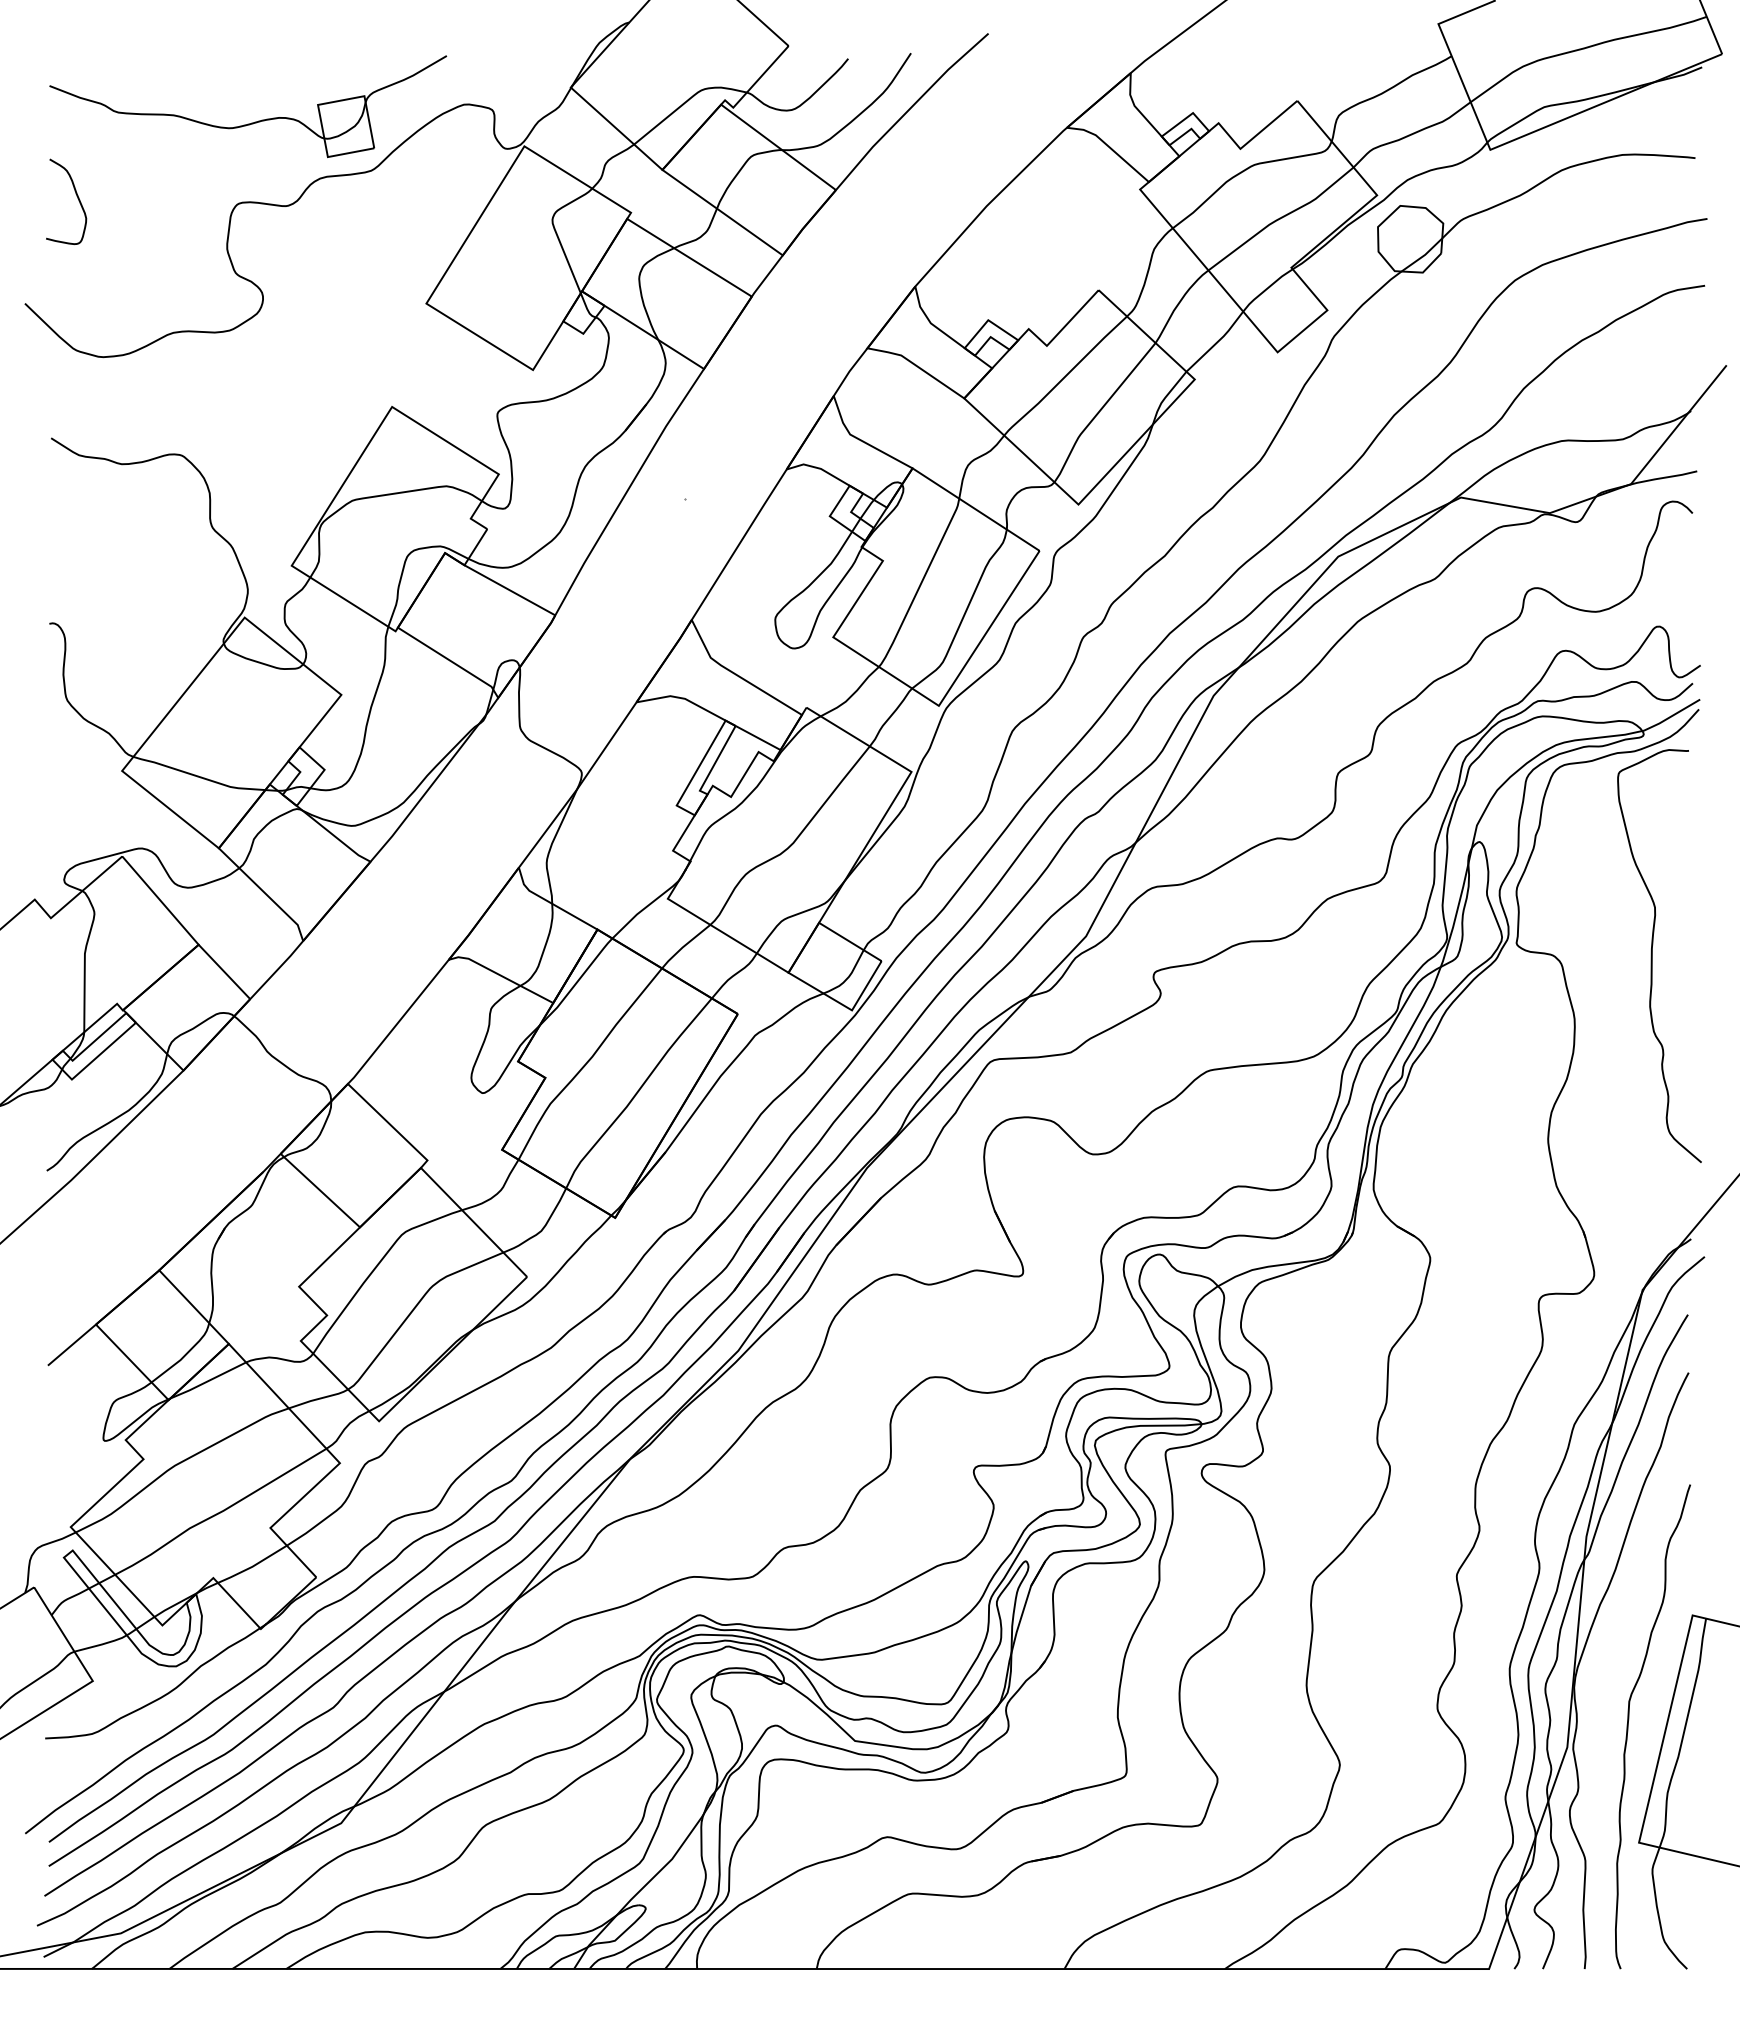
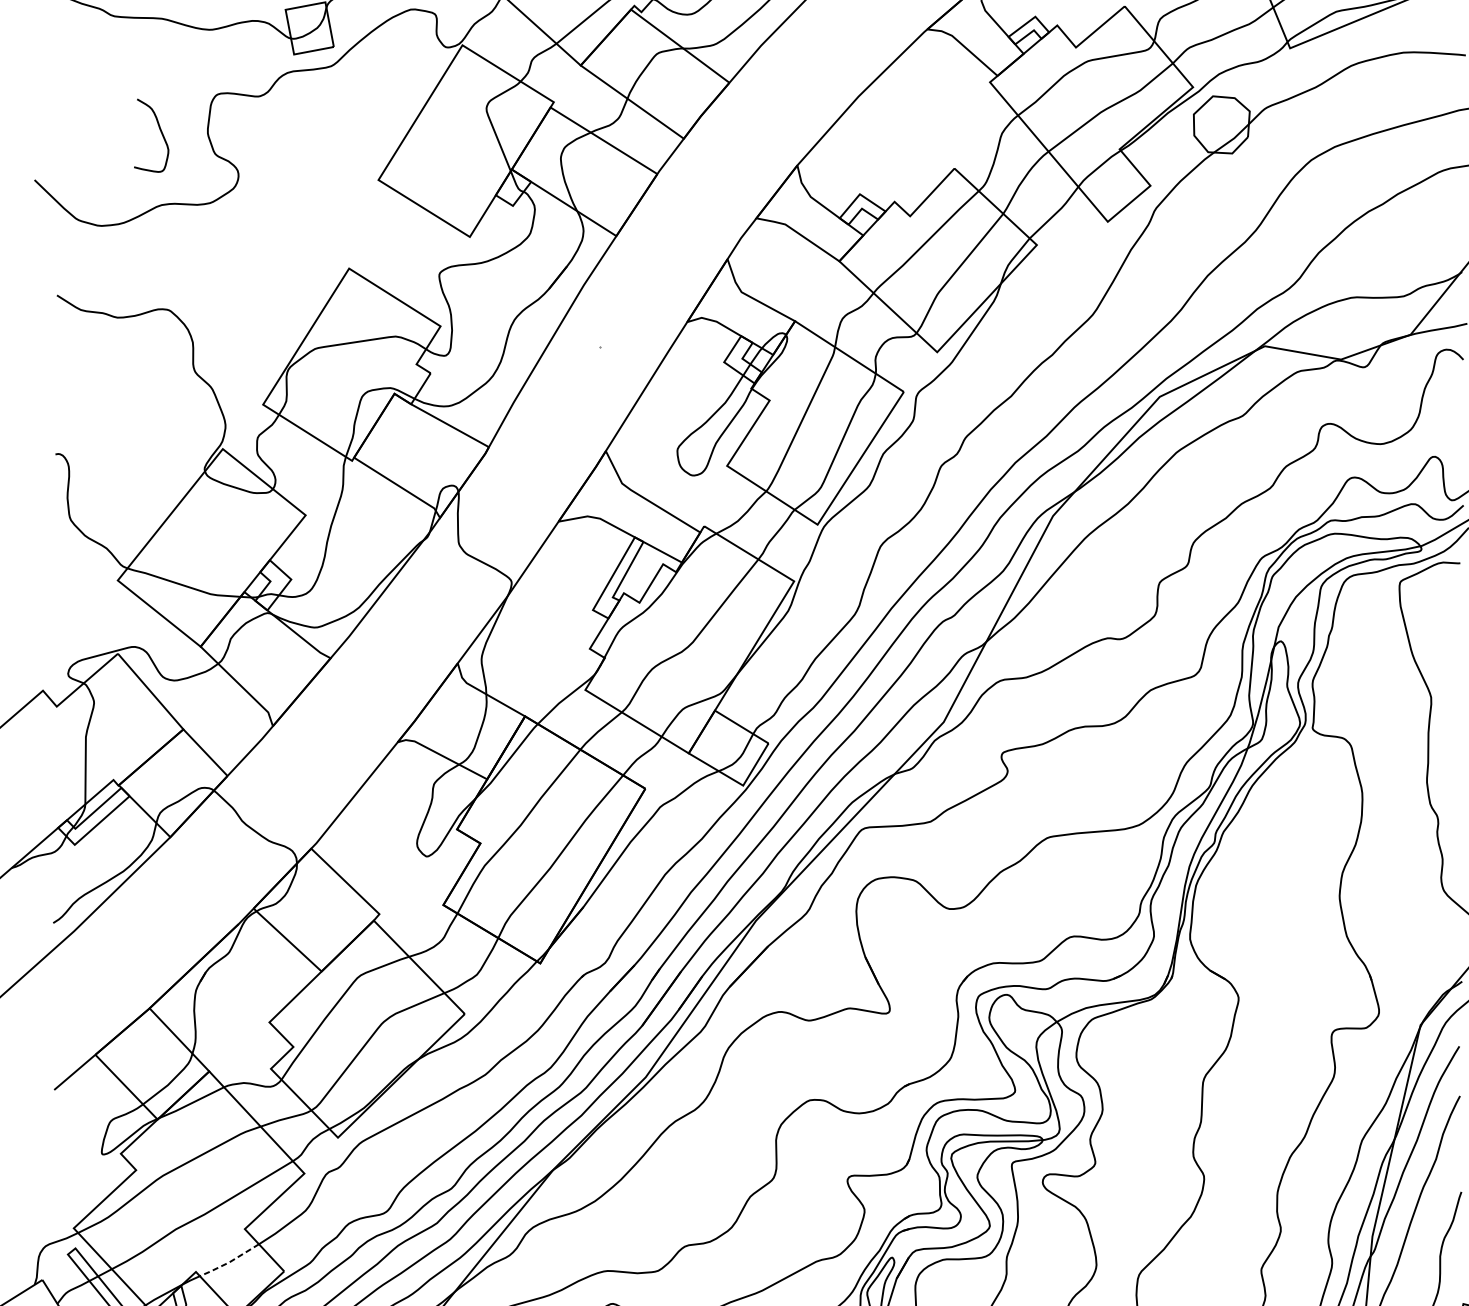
curve: (76, 196) -> (160, 131), moved
line: (252, 1566) -> (229, 1262), solid -> dashed

